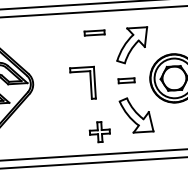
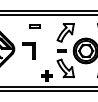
part: (93, 33) -> (34, 26), moved
part: (82, 83) -> (28, 50), moved

